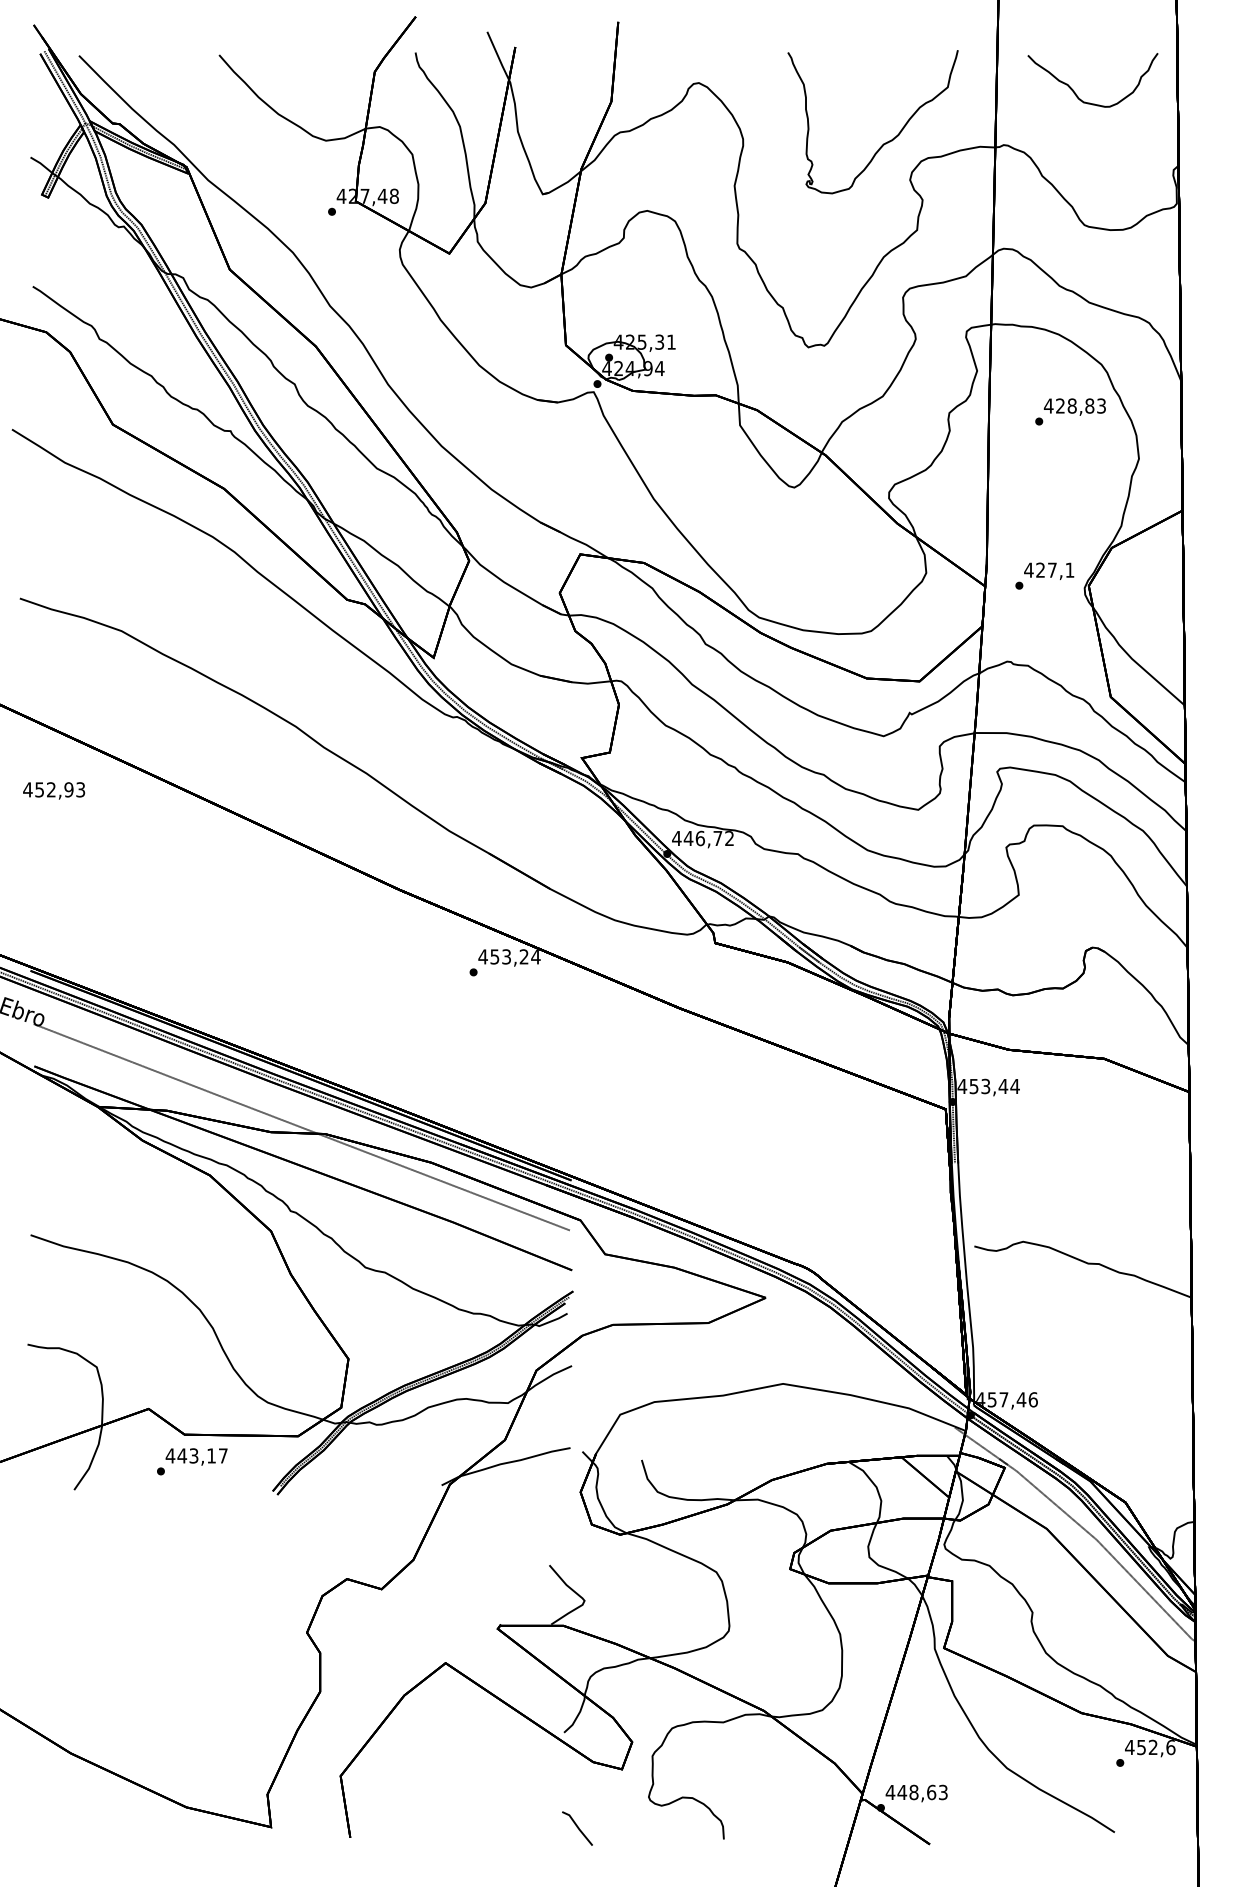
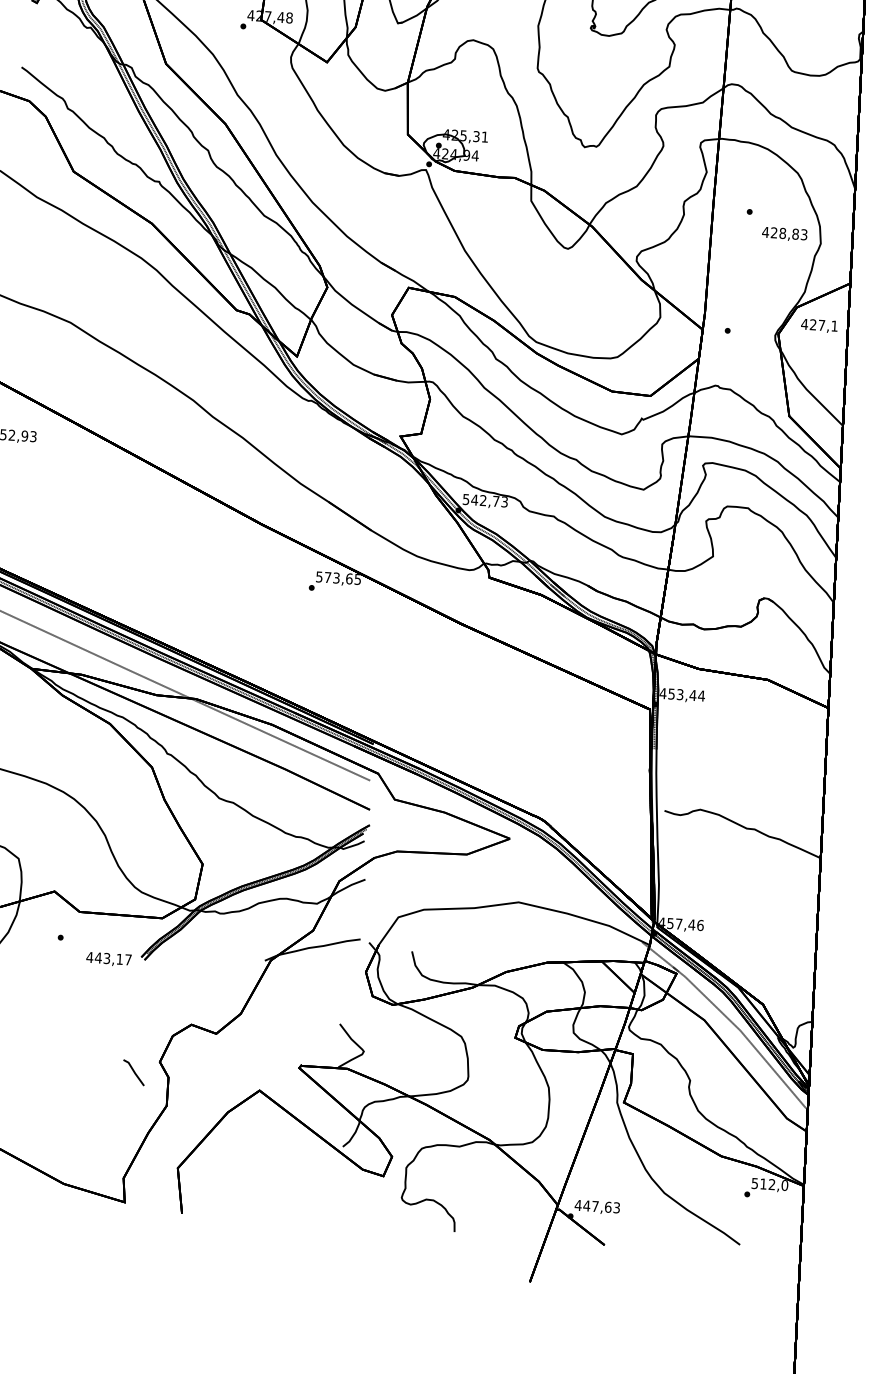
text: (1074, 406) -> (784, 233), moved
text: (1049, 570) -> (819, 325), moved
text: (702, 838) -> (484, 500), 446,72 -> 542,73
text: (509, 956) -> (338, 577), 453,24 -> 573,65
text: (196, 1456) -> (108, 959), moved
text: (1150, 1747) -> (770, 1184), 452,6 -> 512,0
text: (913, 1792) -> (595, 1206), 448,63 -> 447,63
line: (577, 1828) -> (133, 1072), moved

